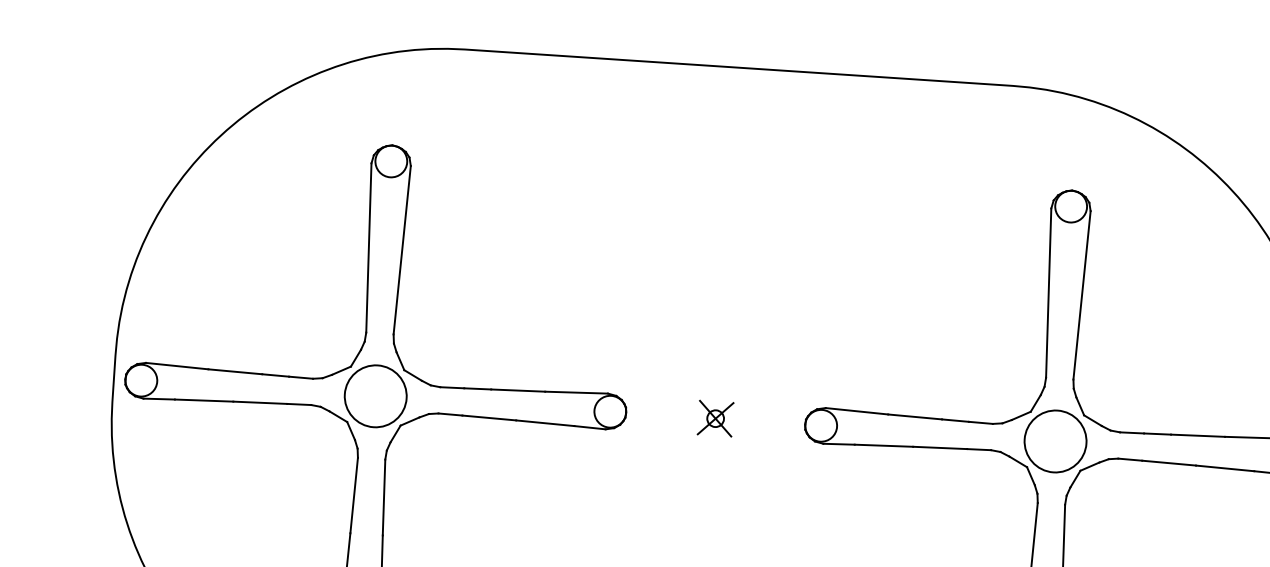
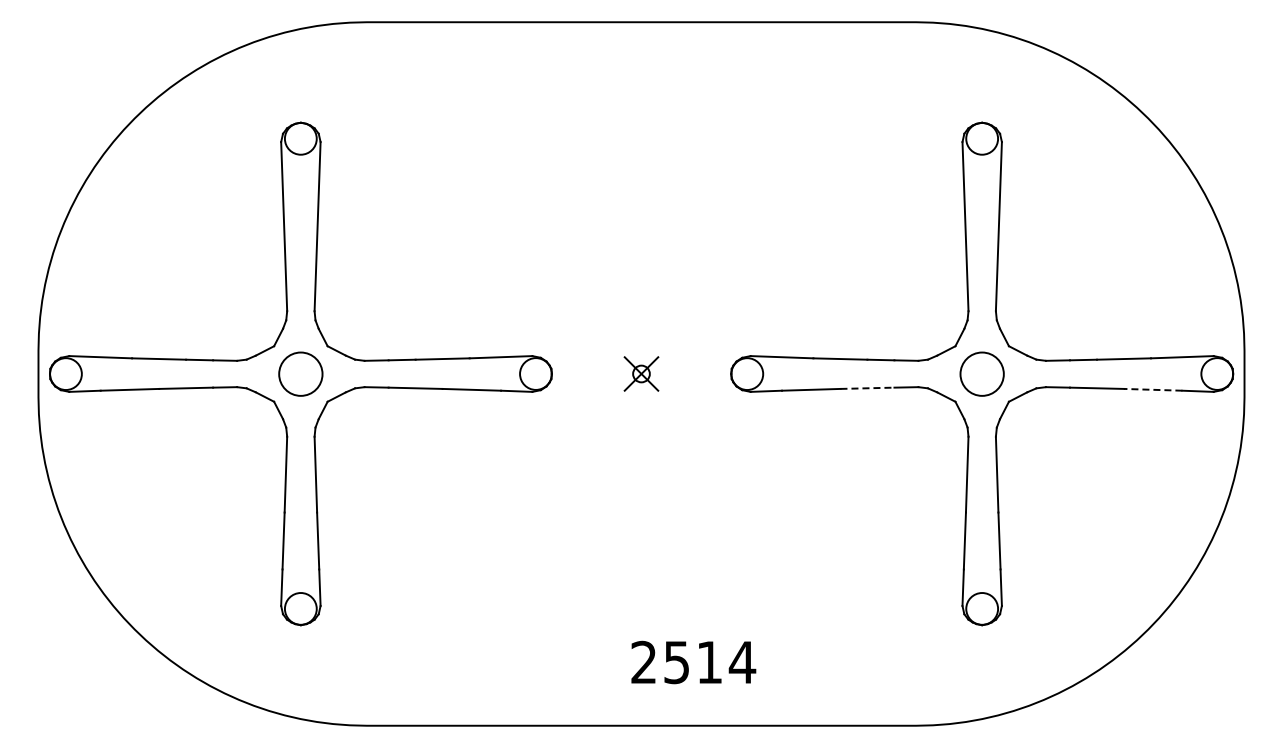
circle: (375, 396) -> (300, 374), size x0.7
circle: (1055, 441) -> (982, 374), size x0.7
line: (940, 448) -> (867, 388), solid -> dashed
line: (1224, 468) -> (1152, 389), solid -> dashed

